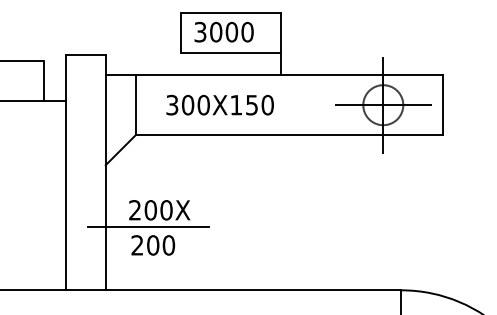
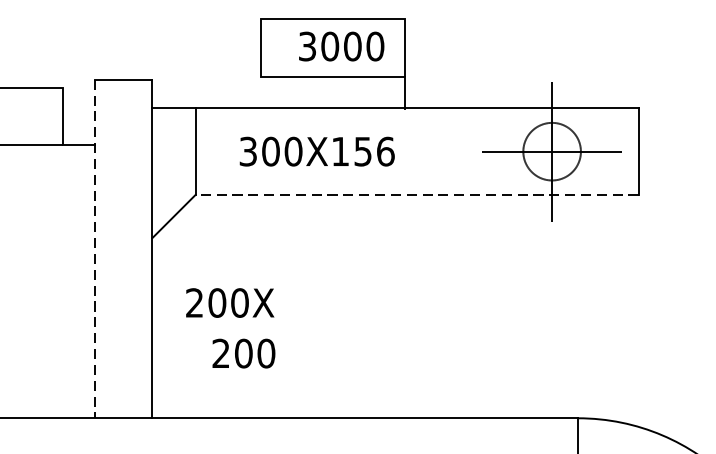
text: (223, 31) -> (340, 45), moved
text: (267, 104) -> (385, 150), 300X150 -> 300X156
line: (289, 135) -> (417, 195), solid -> dashed
line: (65, 172) -> (94, 248), solid -> dashed
line: (148, 227) -> (213, 327), removed
text: (153, 245) -> (244, 353), moved

